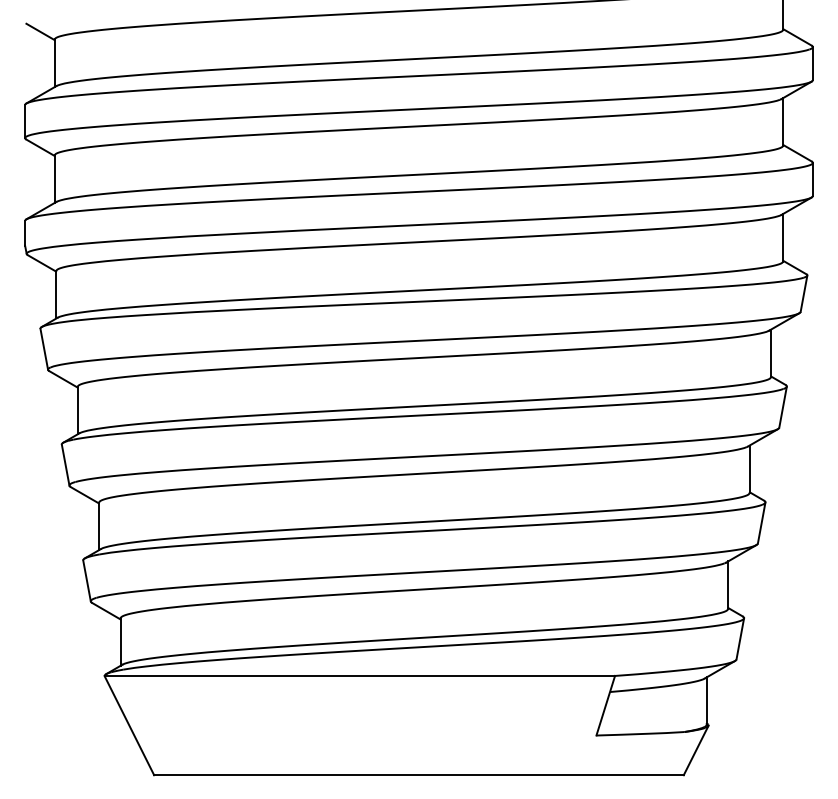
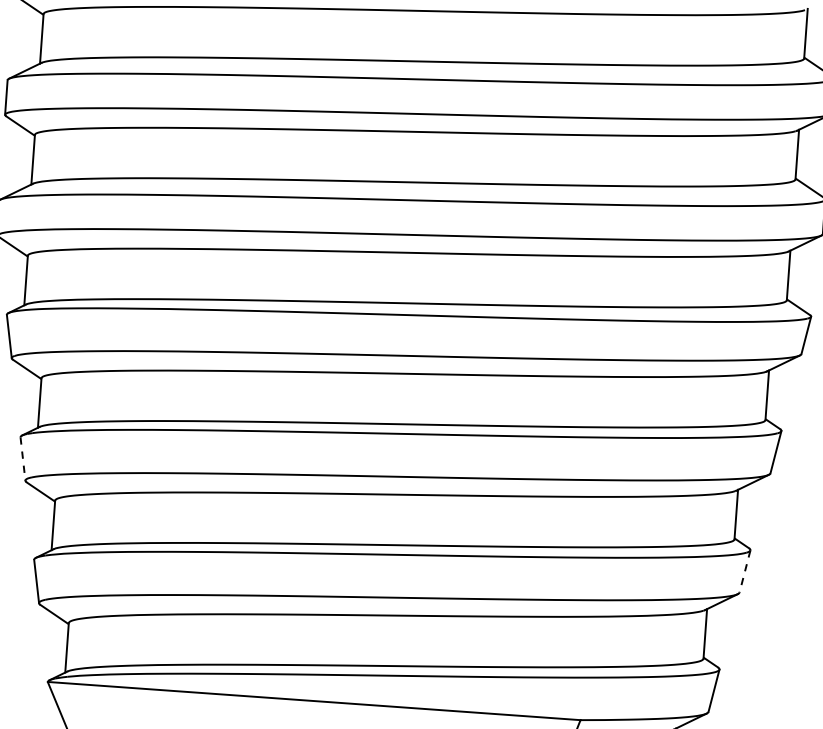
line: (65, 465) -> (22, 459), solid -> dashed
line: (761, 523) -> (744, 572), solid -> dashed

